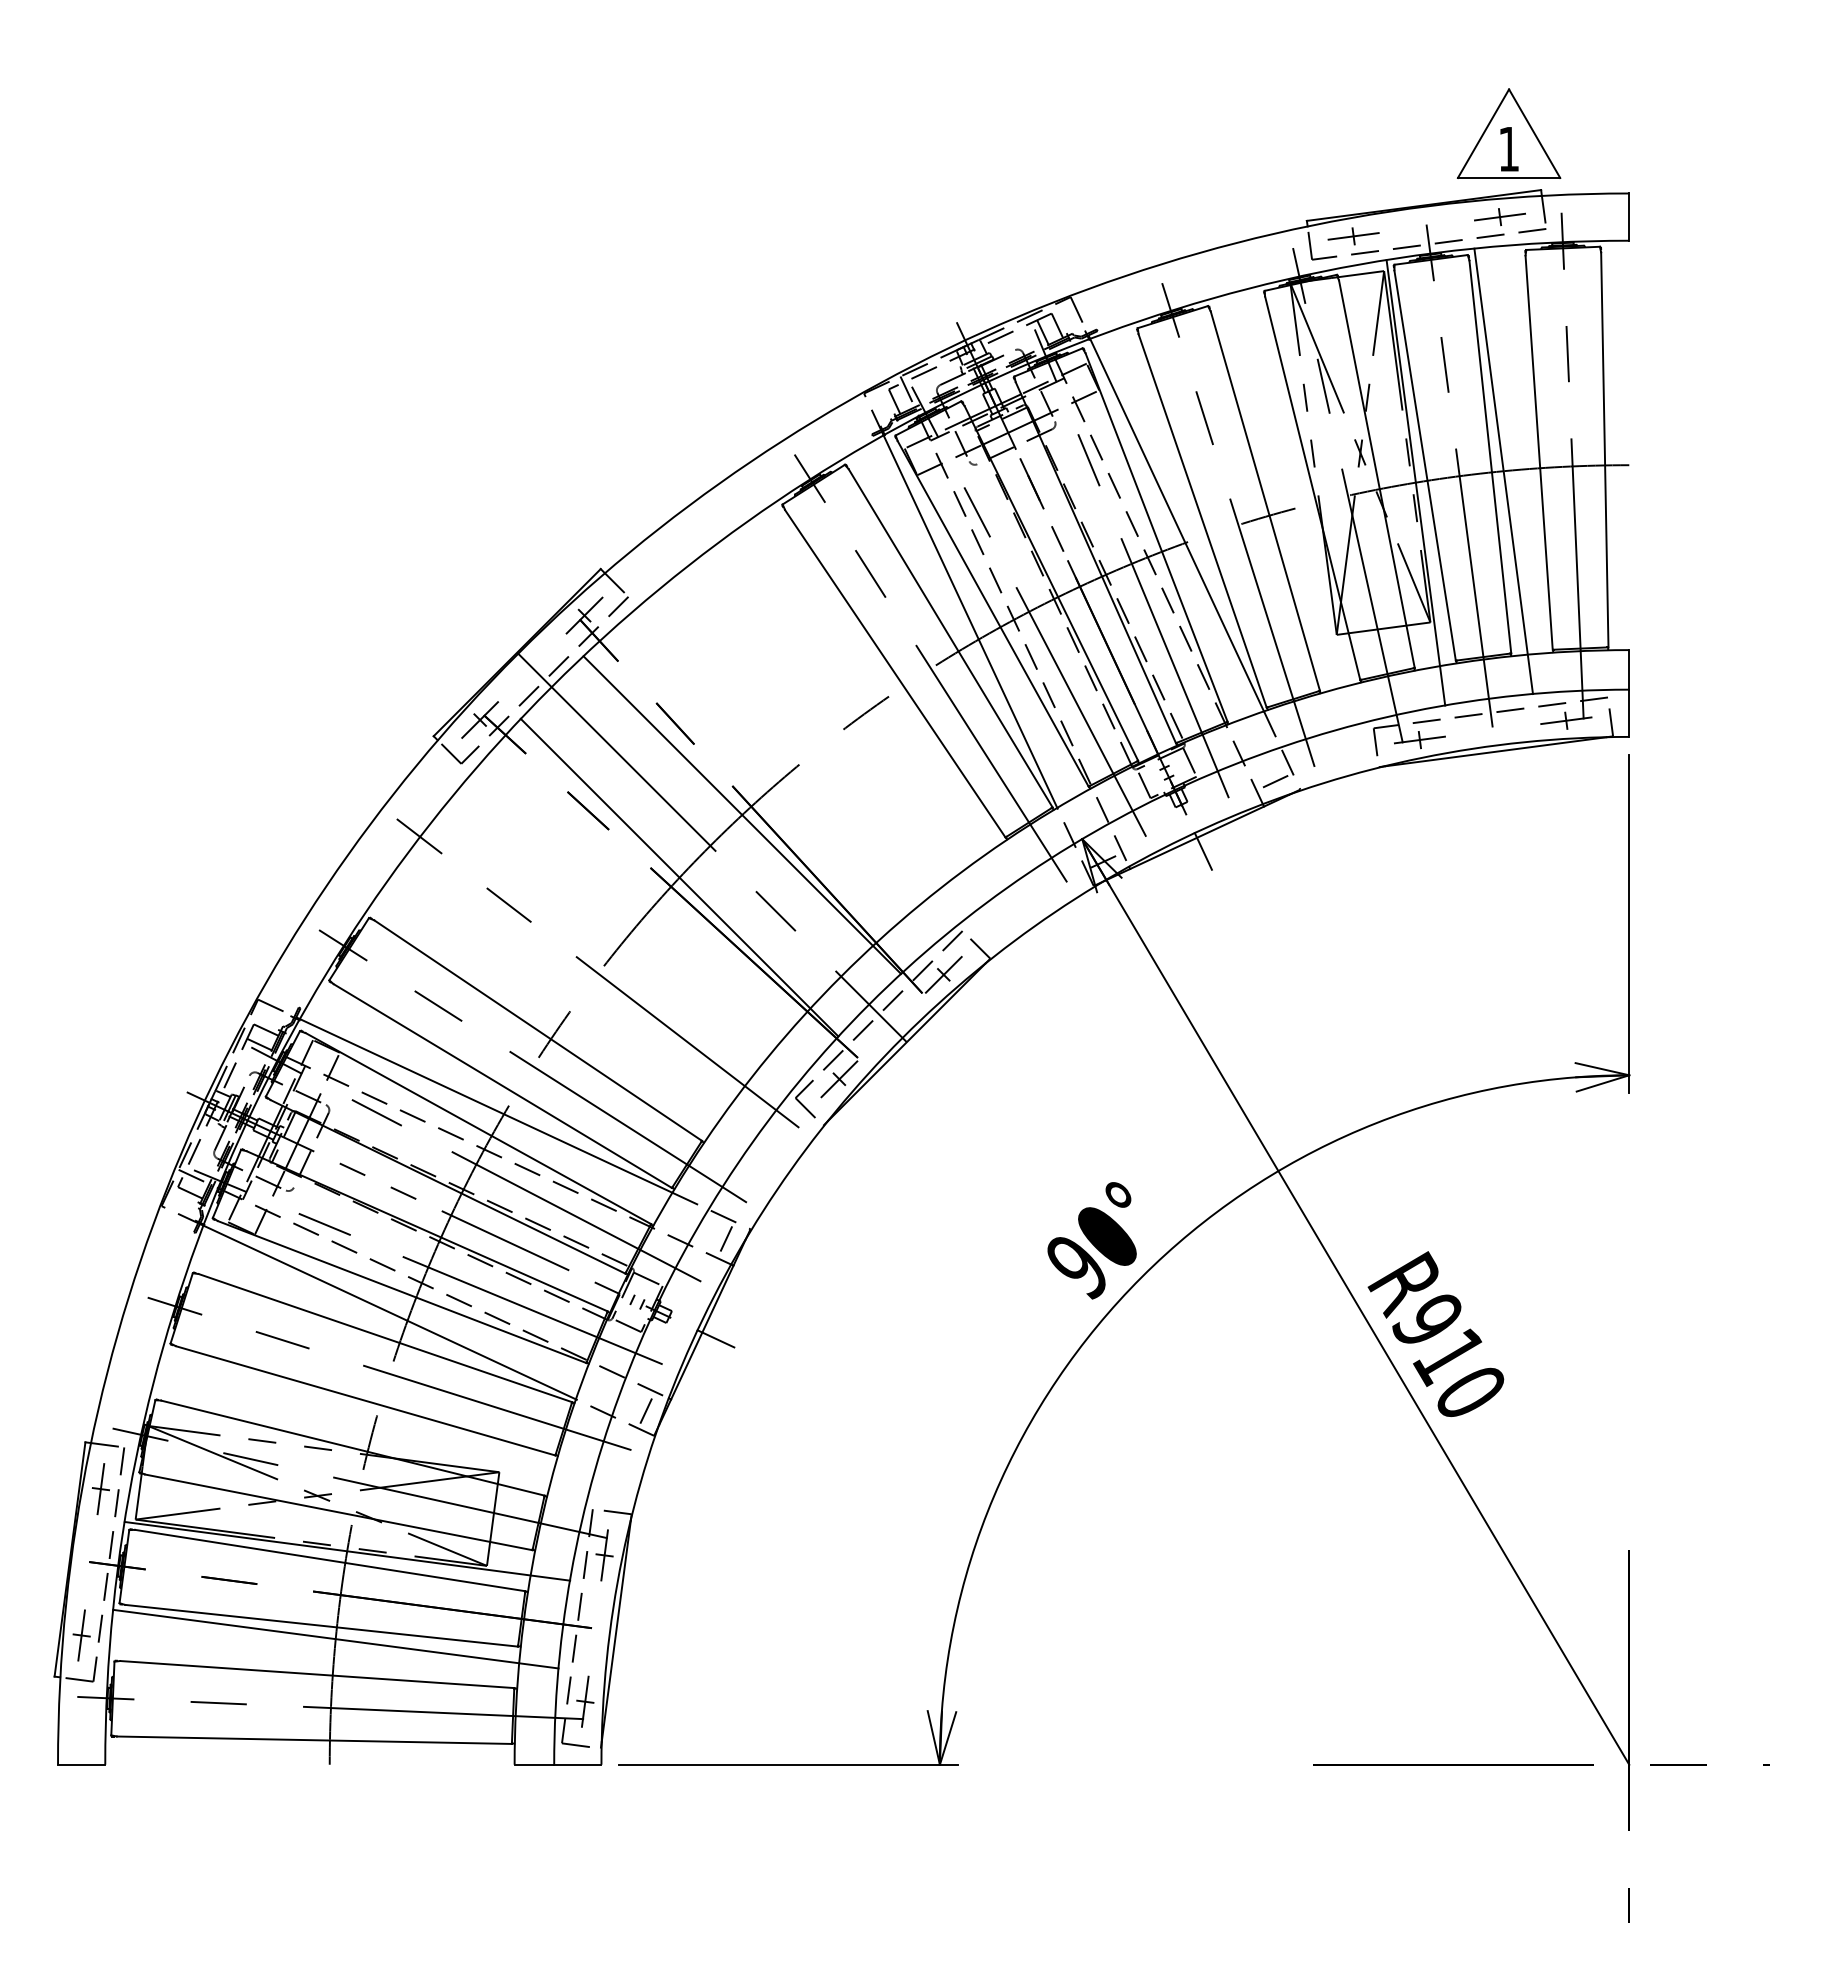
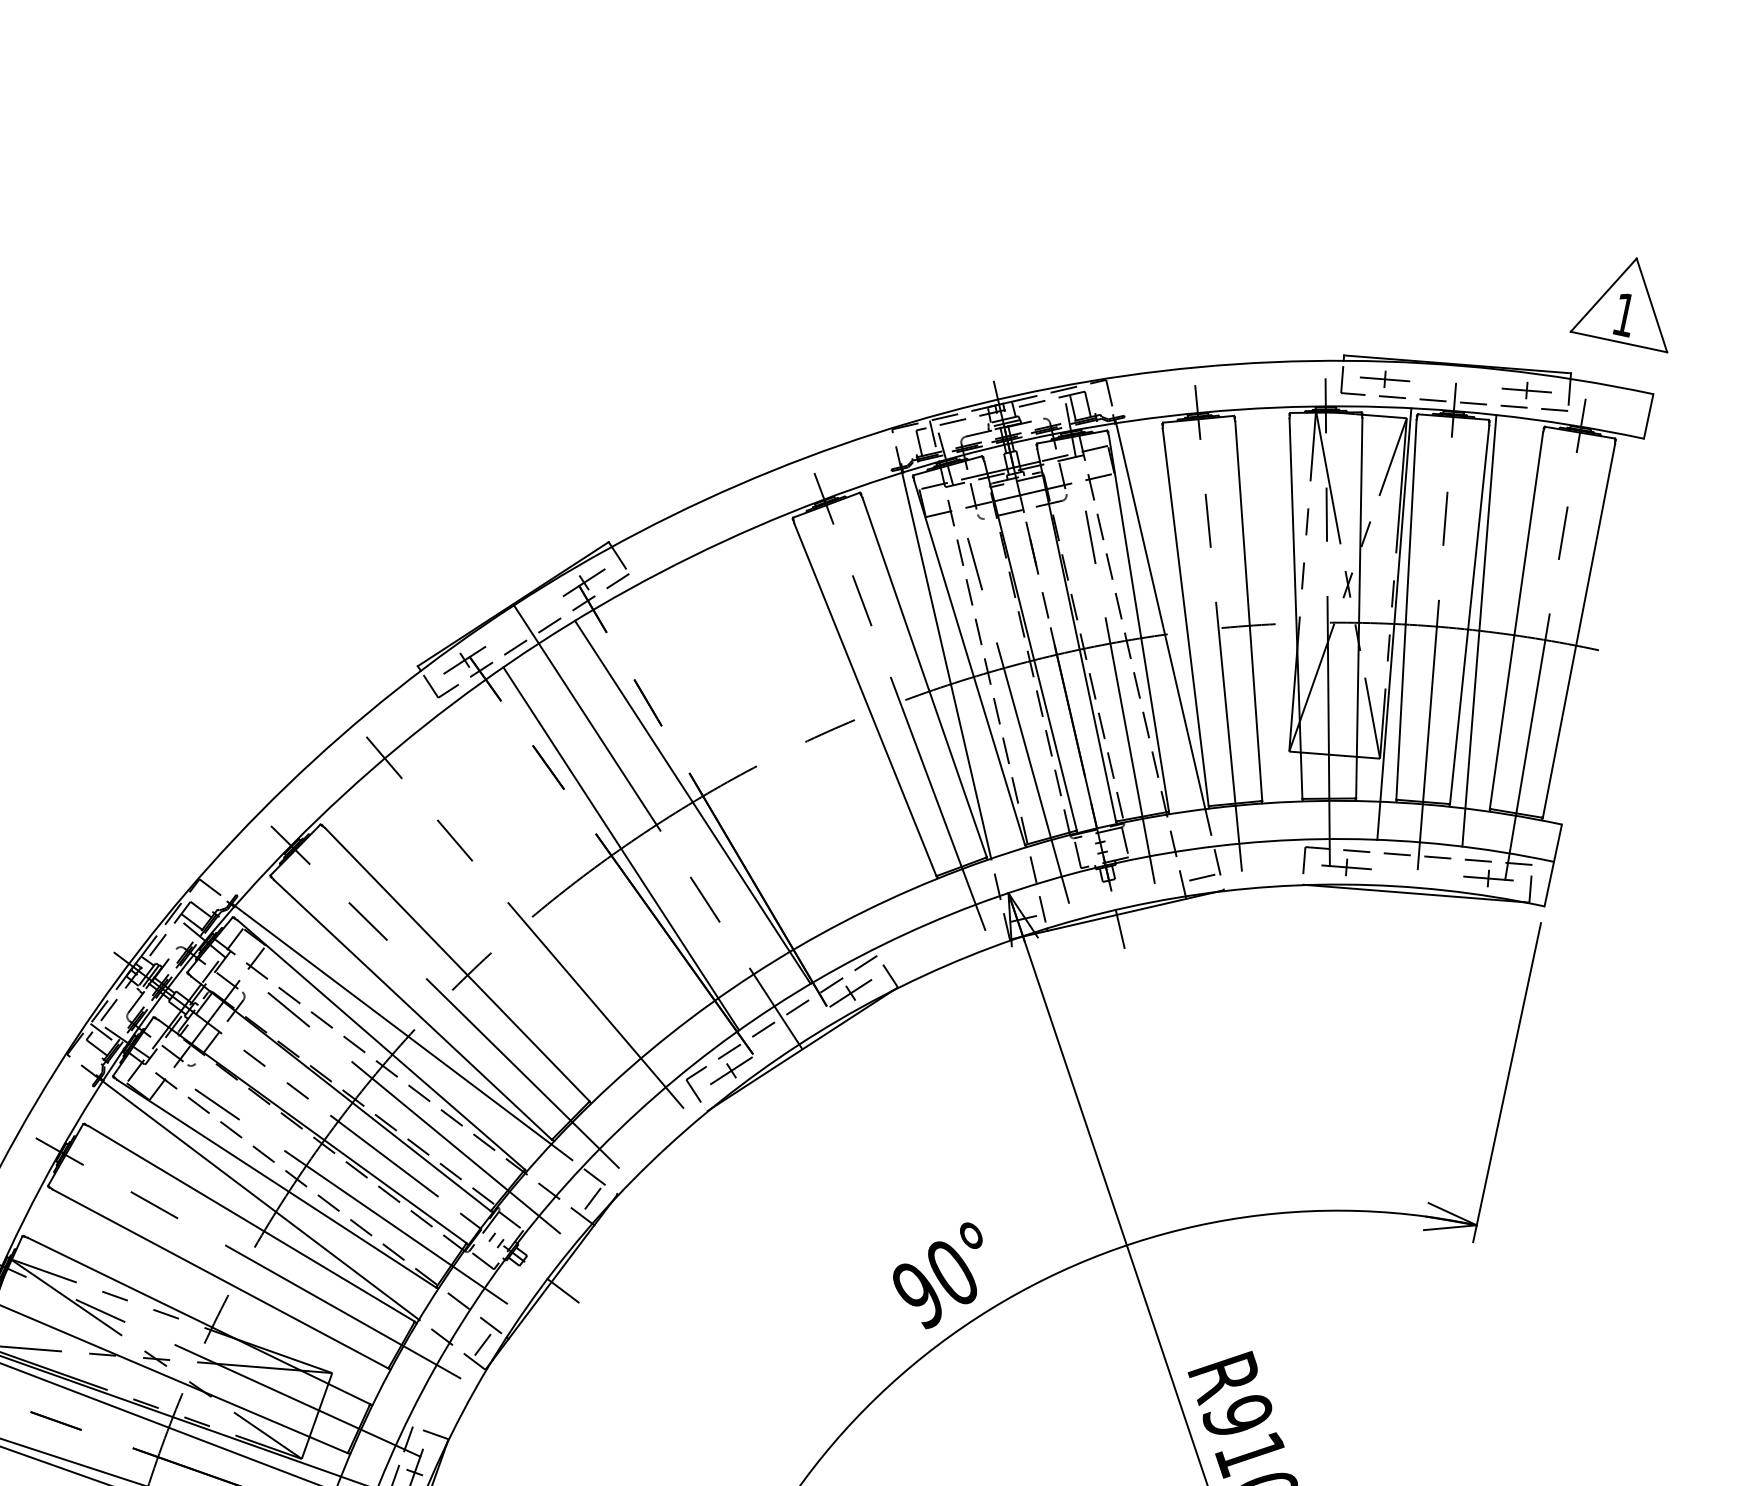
part: (1508, 133) -> (1627, 299), moved

